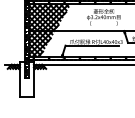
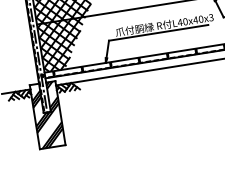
hatch: (26, 79) -> (46, 114), added

